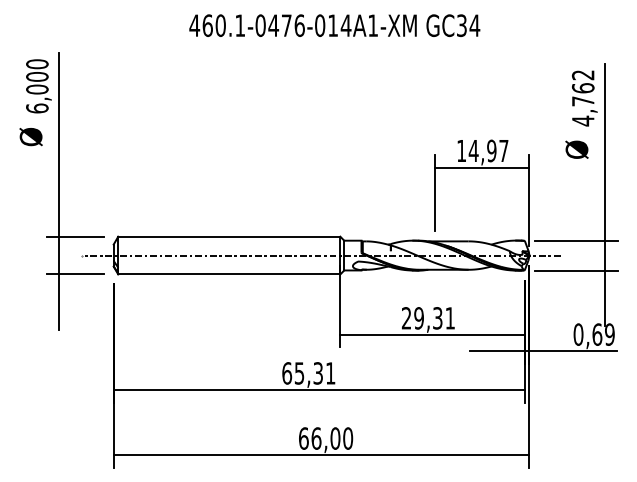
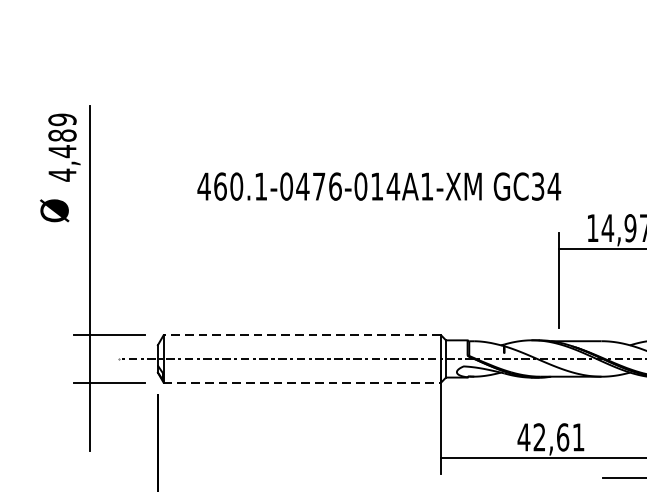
text: (334, 25) -> (378, 186), moved
text: (37, 86) -> (62, 147), 6,000 -> 4,489
line: (228, 236) -> (301, 335), solid -> dashed
line: (229, 274) -> (302, 382), solid -> dashed
text: (421, 318) -> (542, 437), 29,31 -> 42,61

